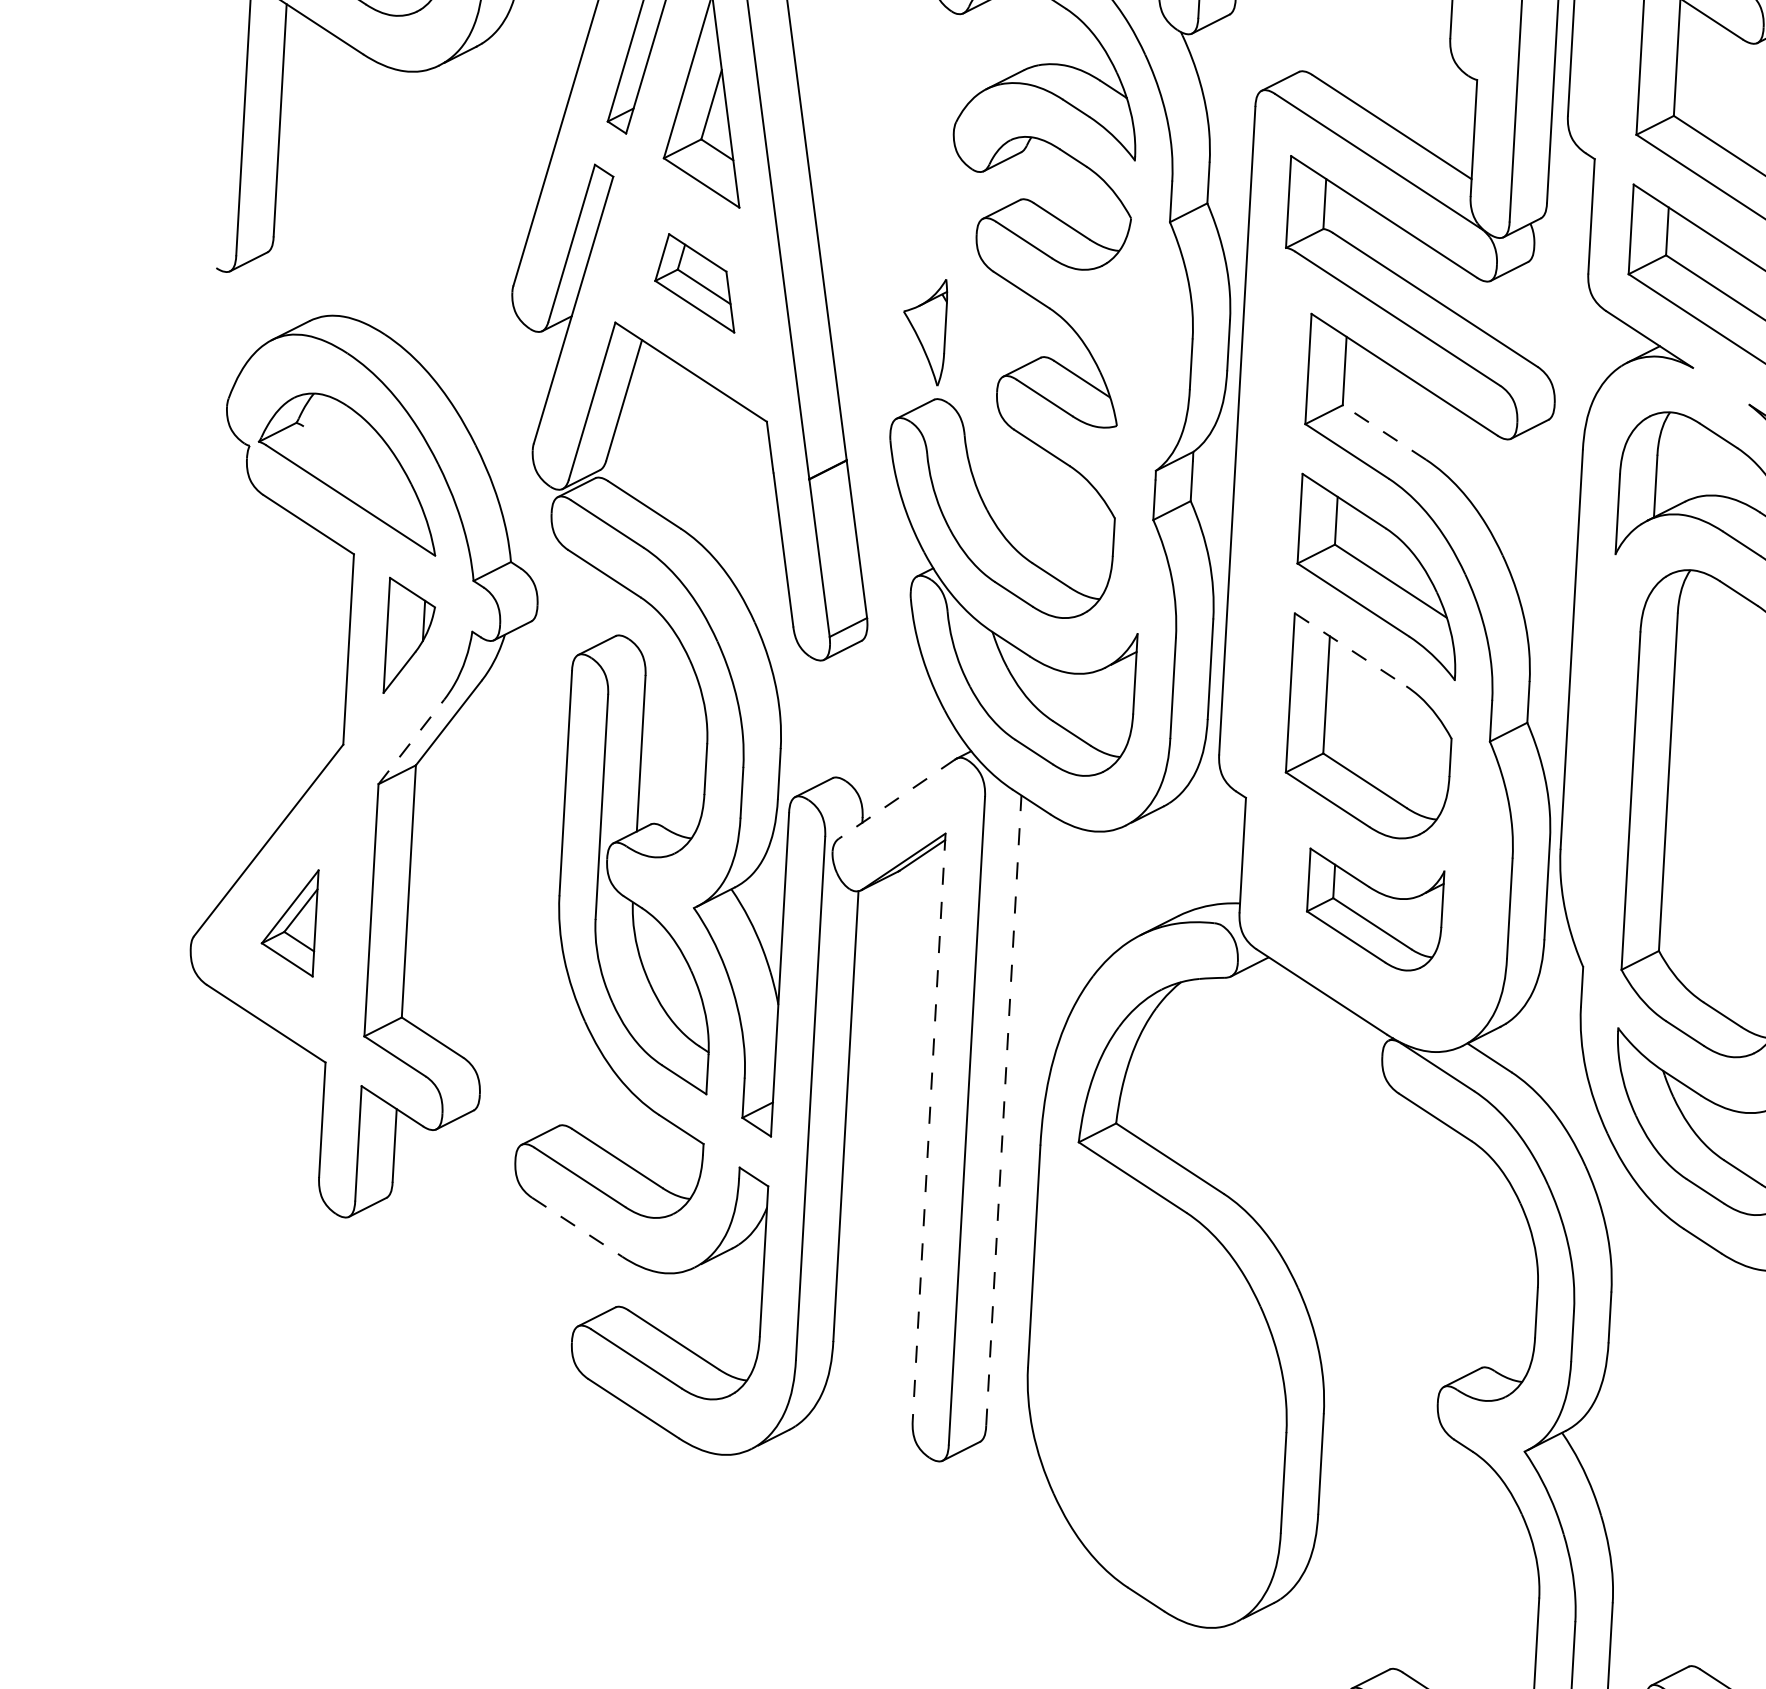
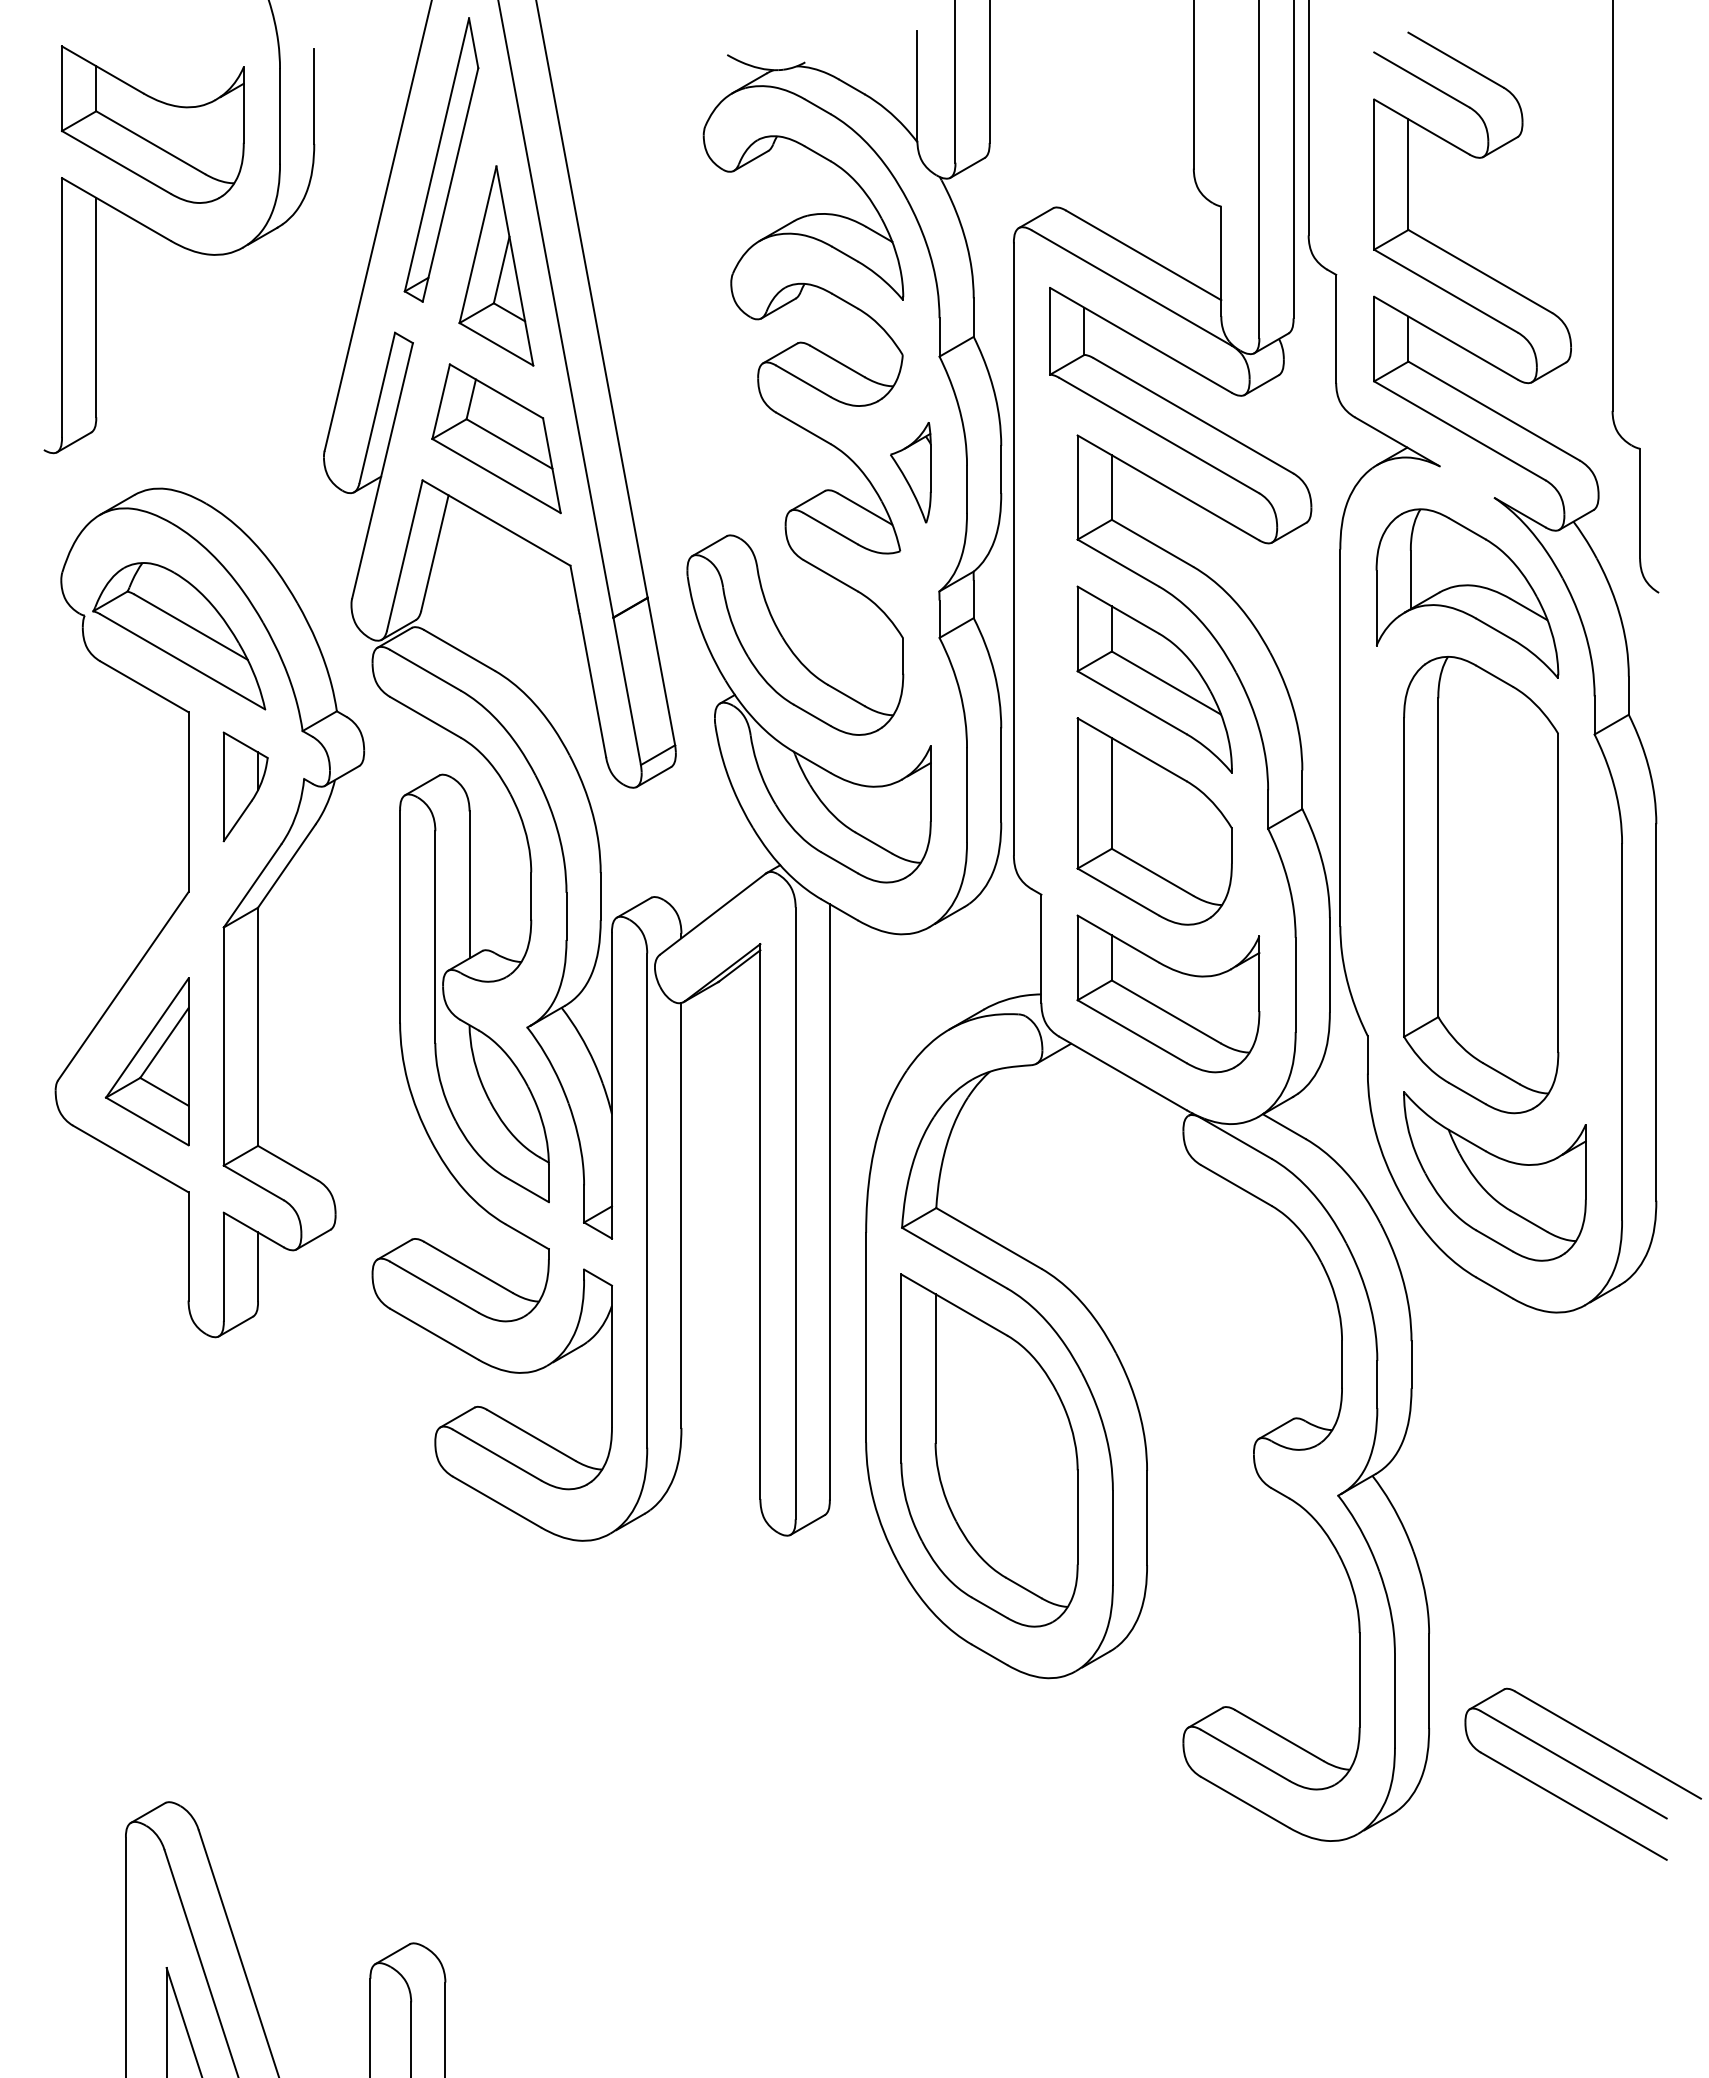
part: (696, 282) -> (496, 438), size x1.67
part: (923, 331) -> (910, 472), moved
line: (1384, 432) -> (1152, 543), dashed -> solid
line: (361, 463) -> (190, 626), added
line: (1351, 649) -> (1132, 749), dashed -> solid
line: (411, 741) -> (252, 885), dashed -> solid
line: (896, 799) -> (712, 914), dashed -> solid
part: (1374, 910) -> (1168, 993), size x1.43
part: (288, 921) -> (146, 1061), size x1.67
line: (1003, 1110) -> (829, 1201), dashed -> solid
line: (929, 1128) -> (760, 1222), dashed -> solid
line: (577, 1227) -> (434, 1334), dashed -> solid
part: (1158, 1383) -> (989, 1450), added

